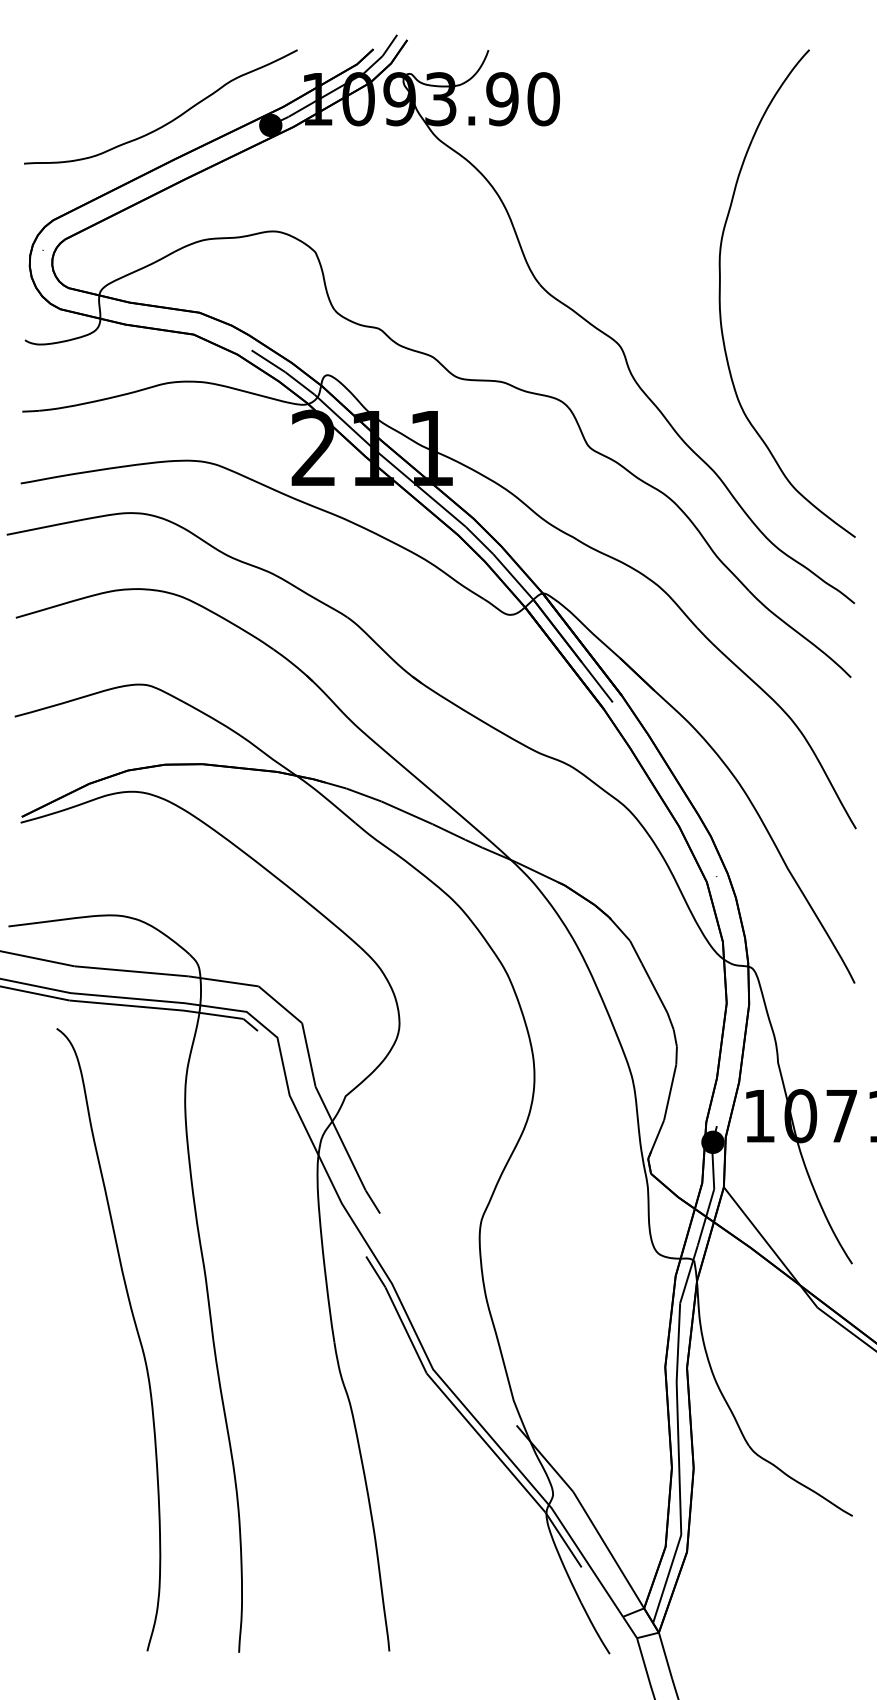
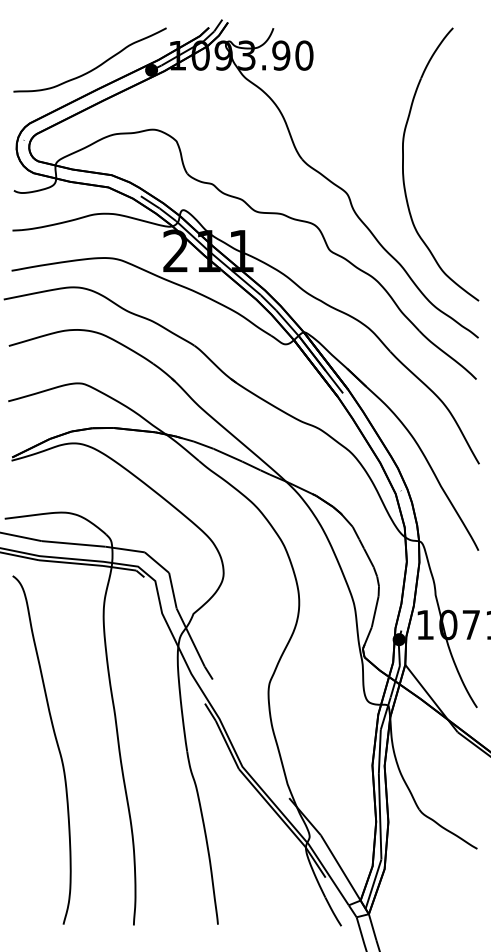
curve: (134, 1329) -> (56, 744), moved

